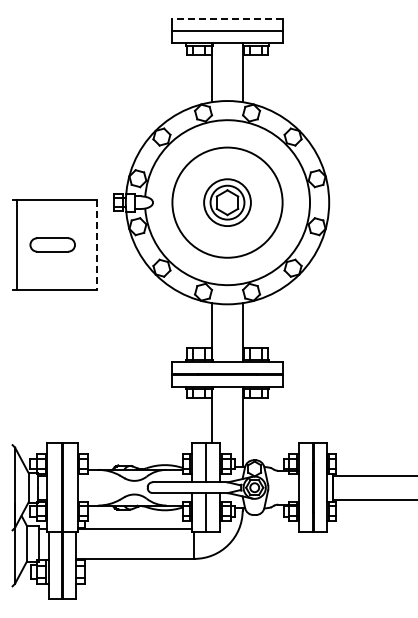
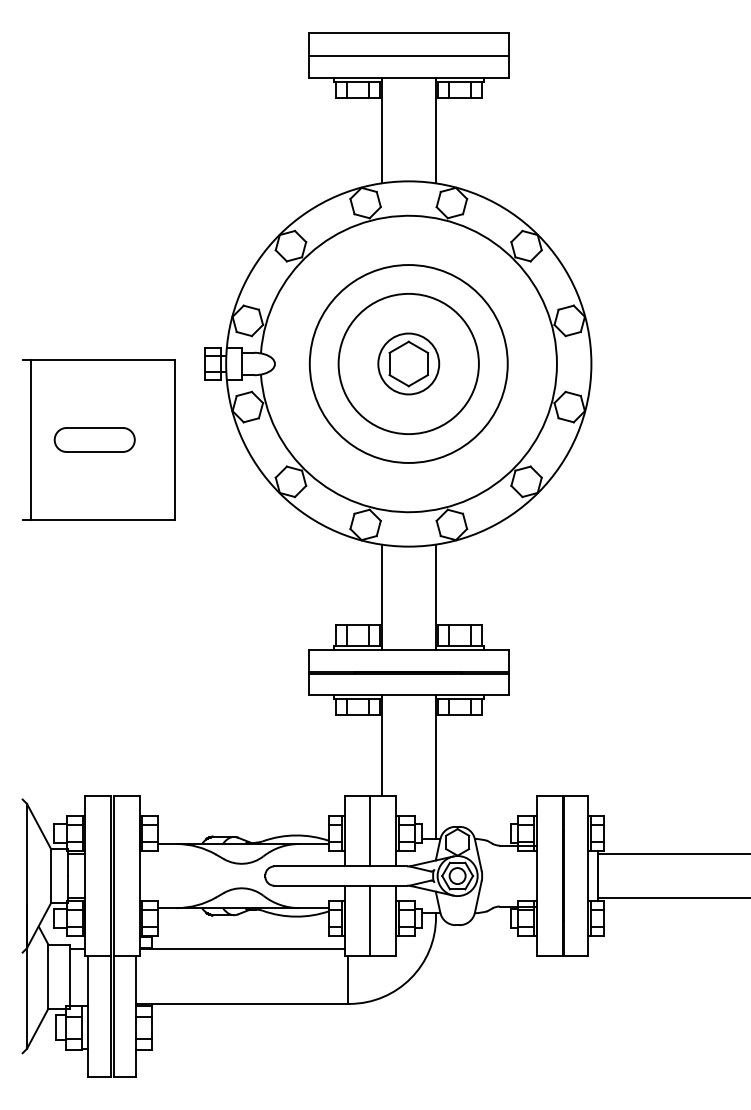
line: (227, 18) -> (408, 33), dashed -> solid
circle: (227, 202) -> (408, 363), size x1.67
line: (97, 244) -> (175, 439), dashed -> solid

